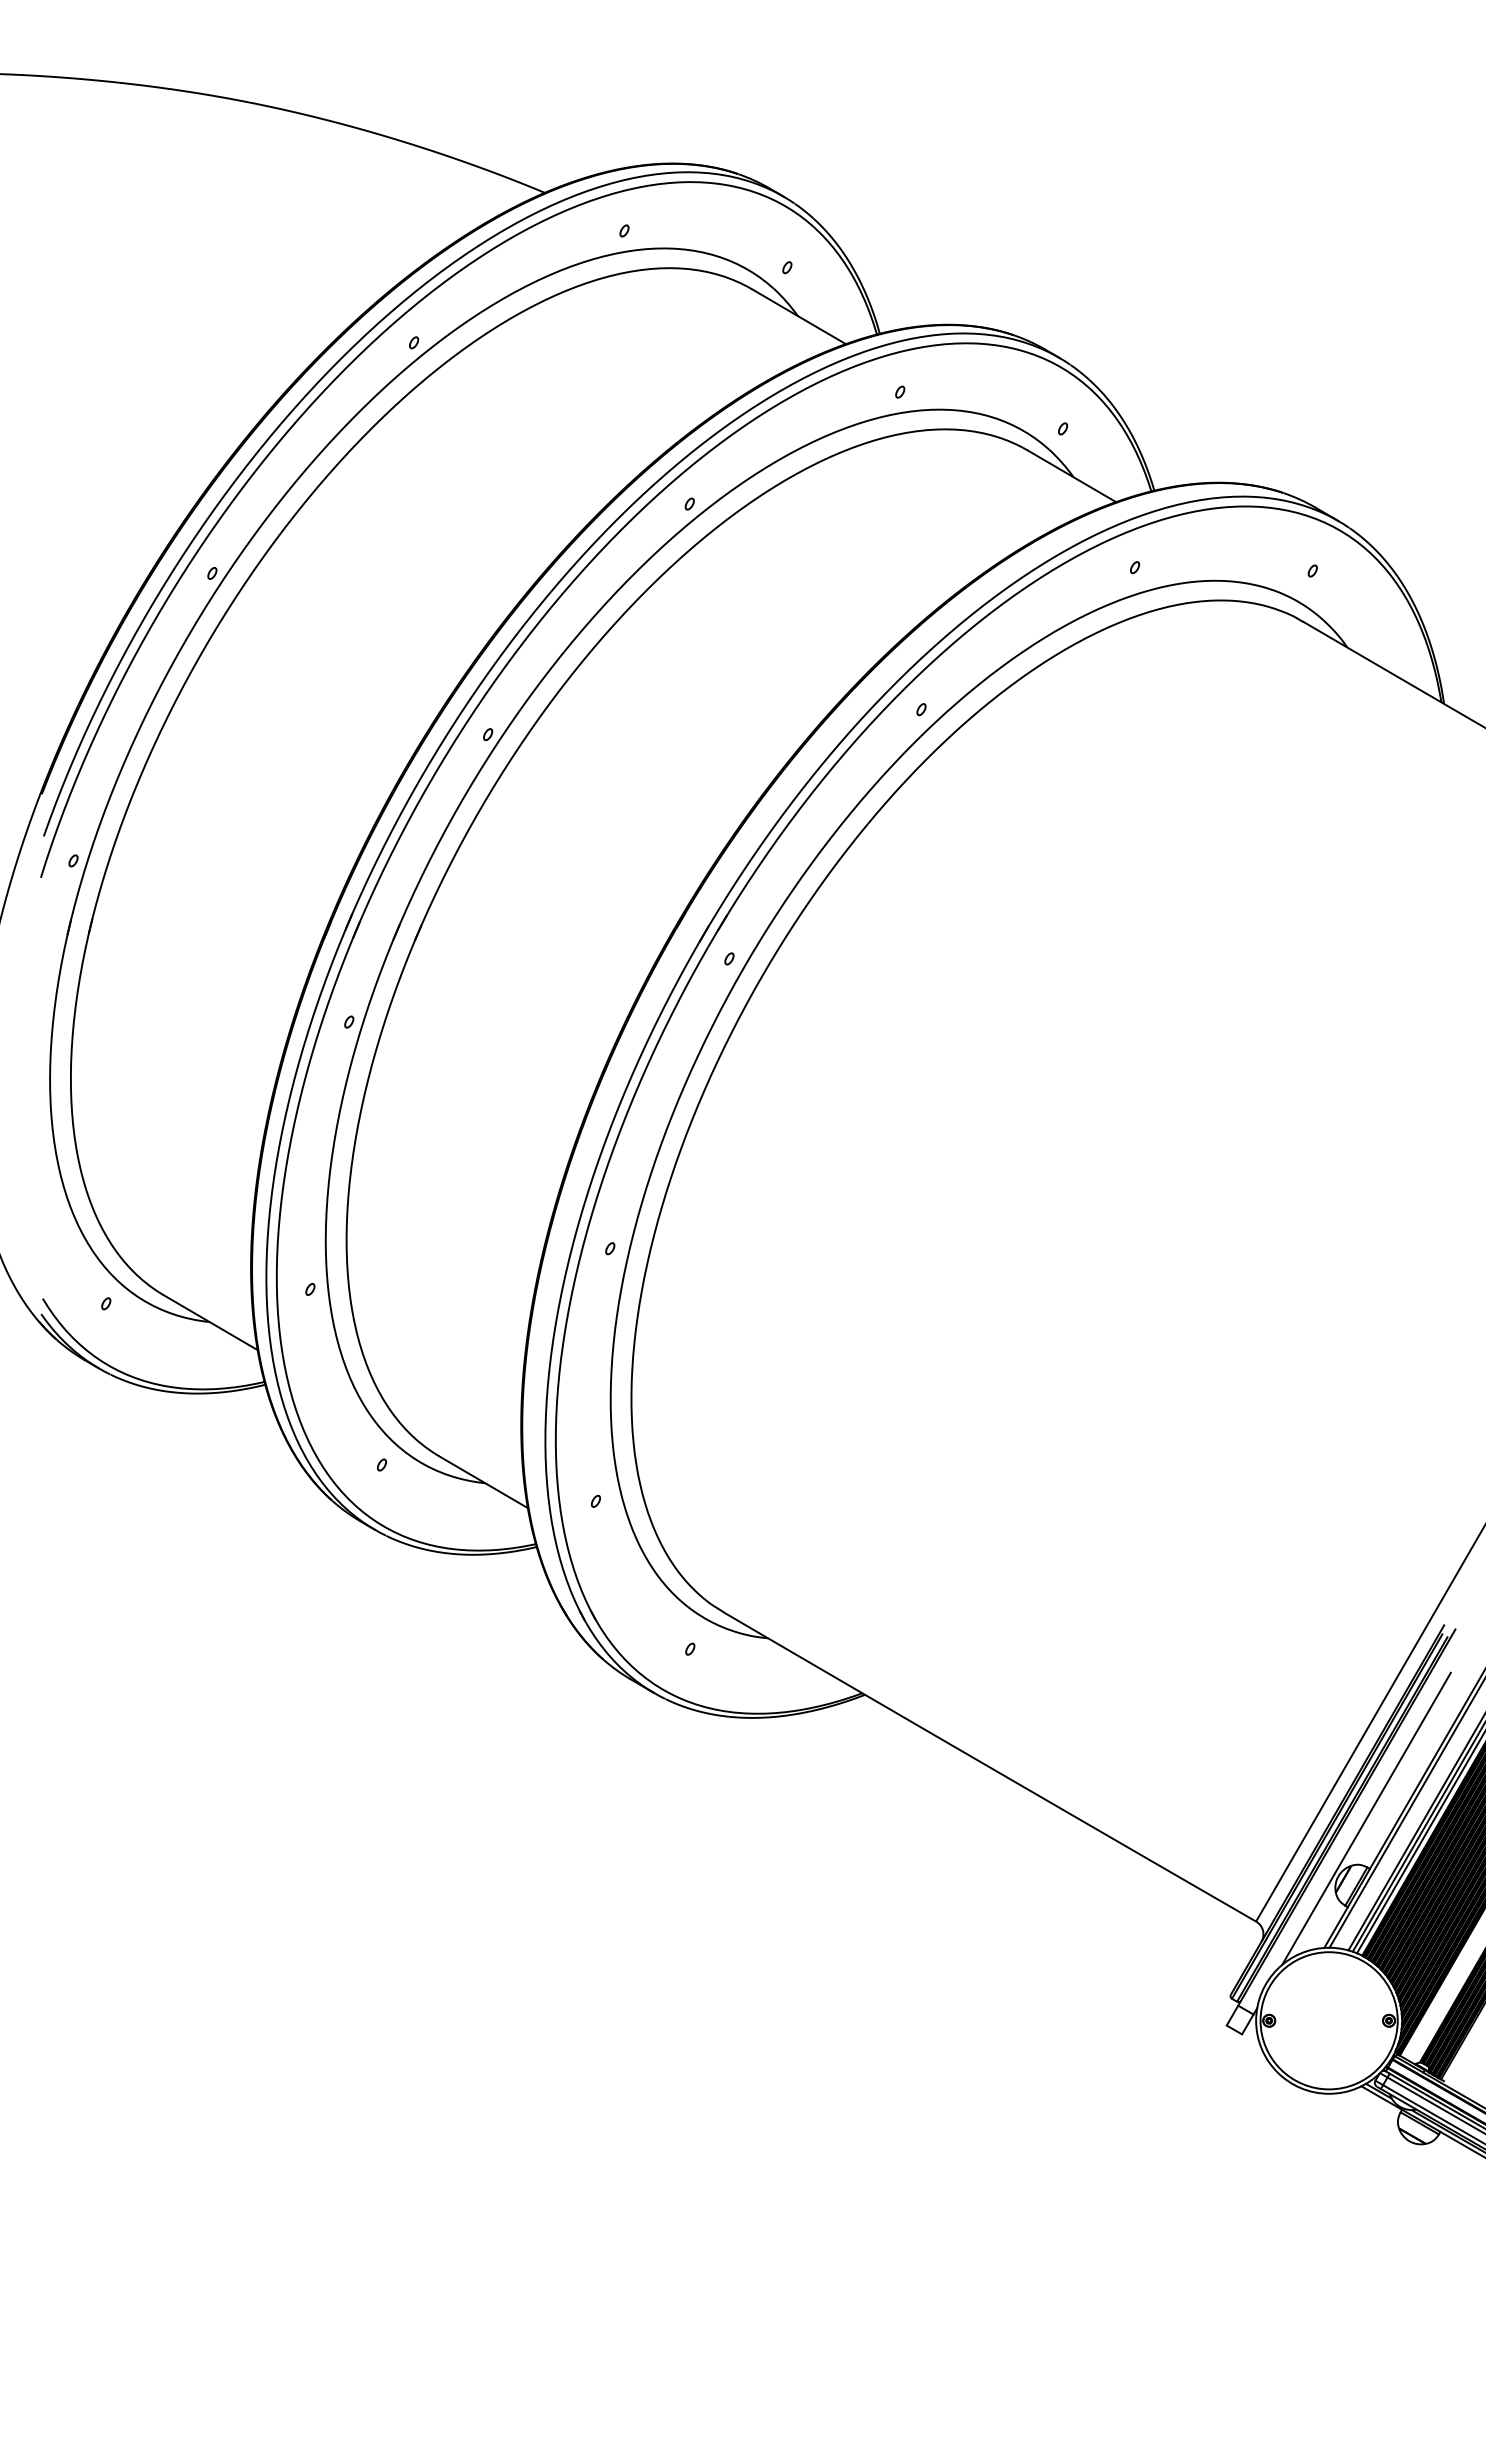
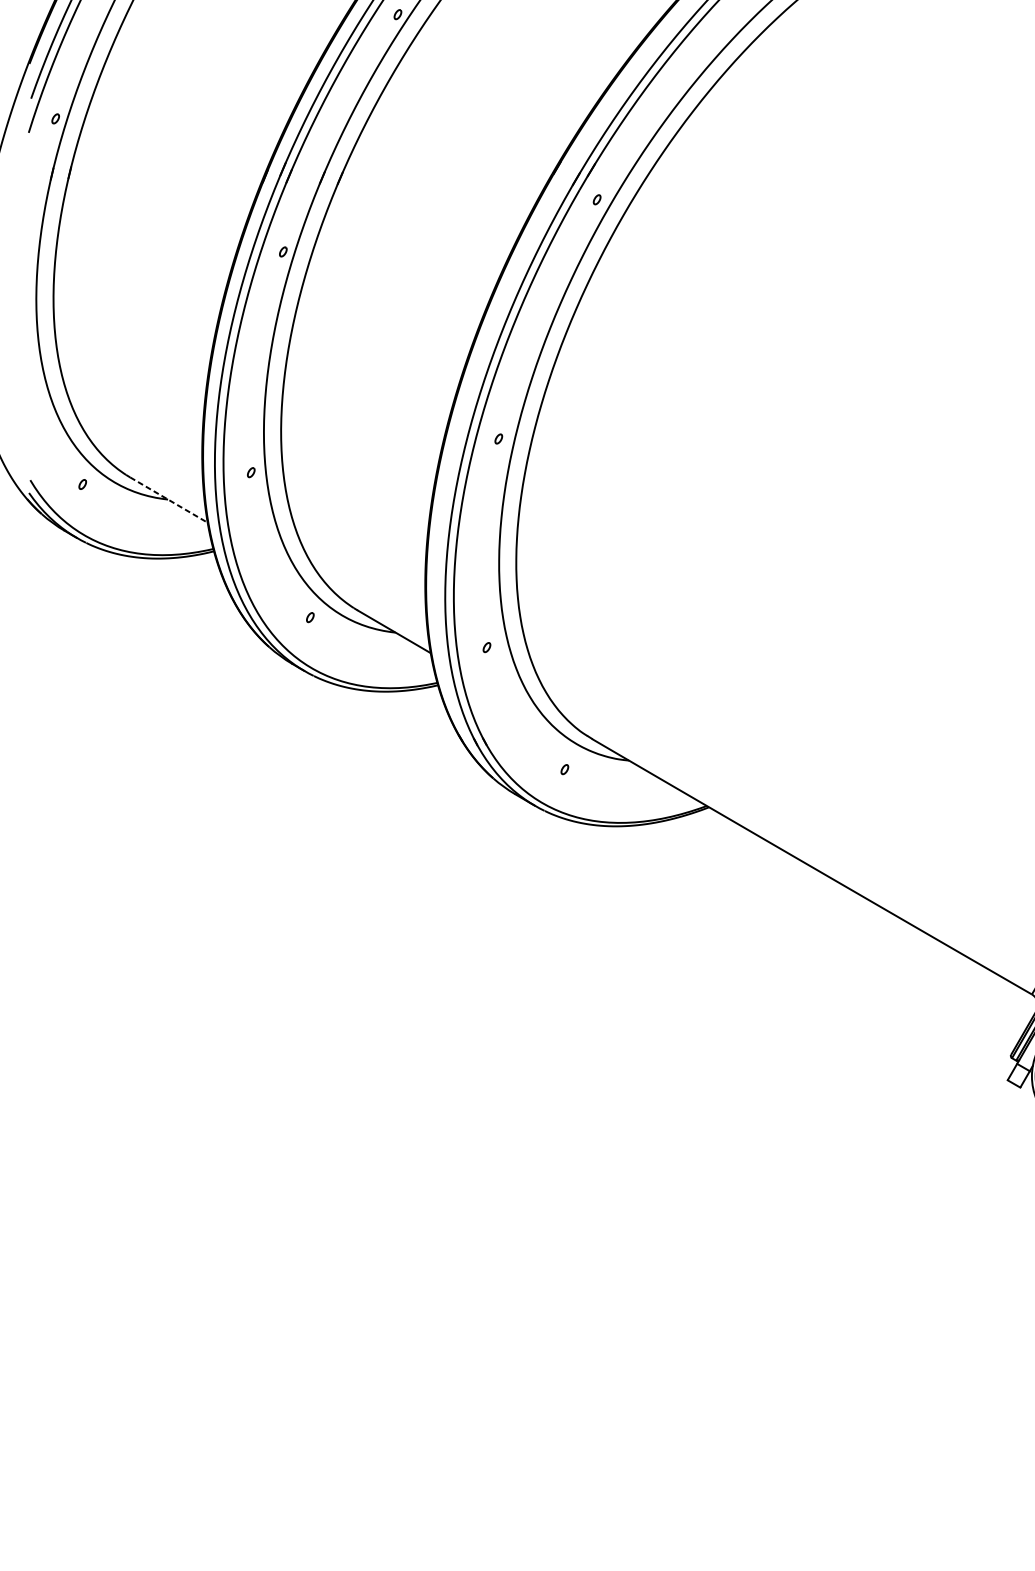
line: (211, 1322) -> (169, 499), solid -> dashed

